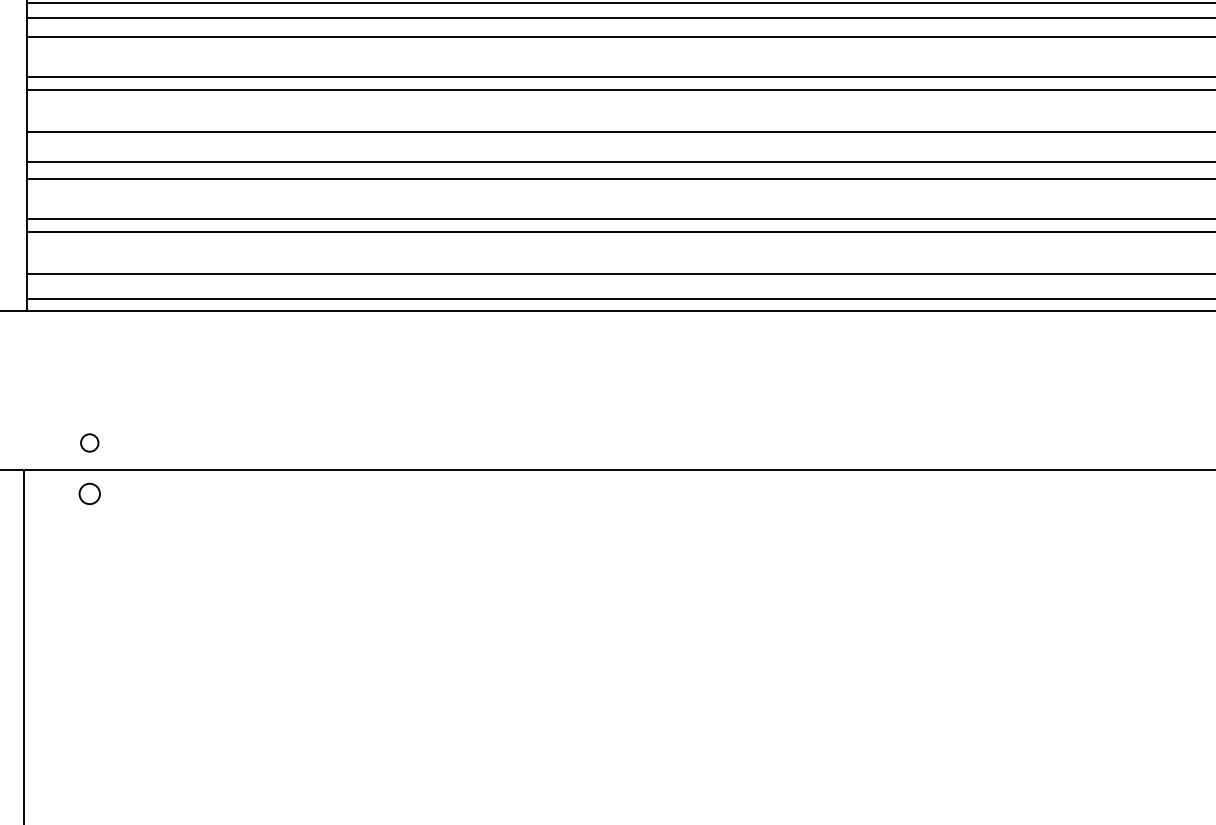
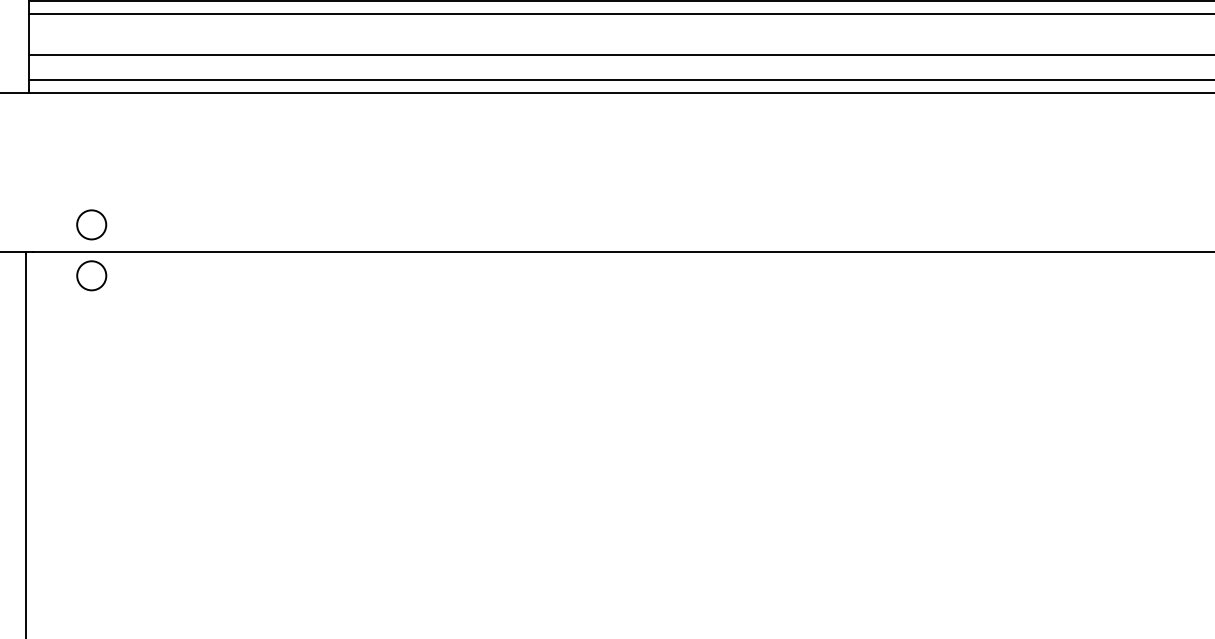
circle: (89, 442) -> (91, 224), size x1.67
circle: (89, 493) -> (91, 275), size x1.43

